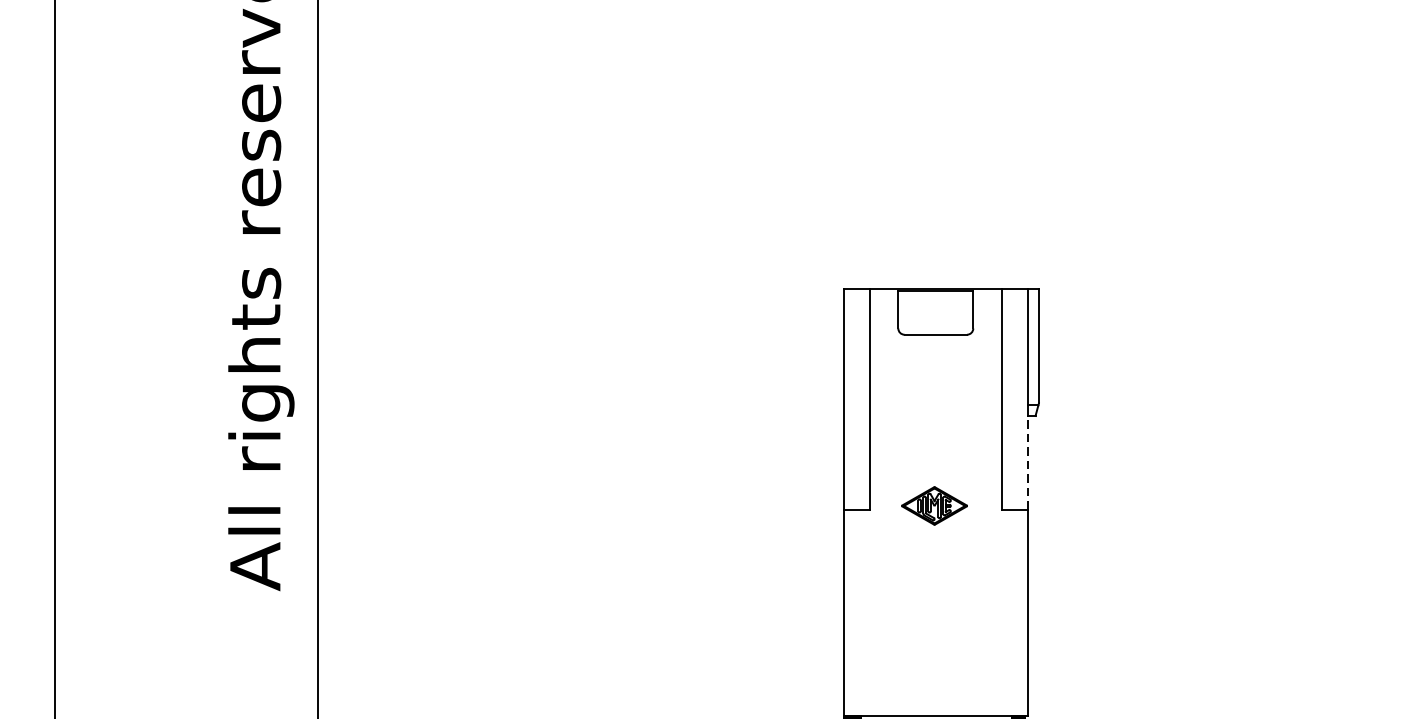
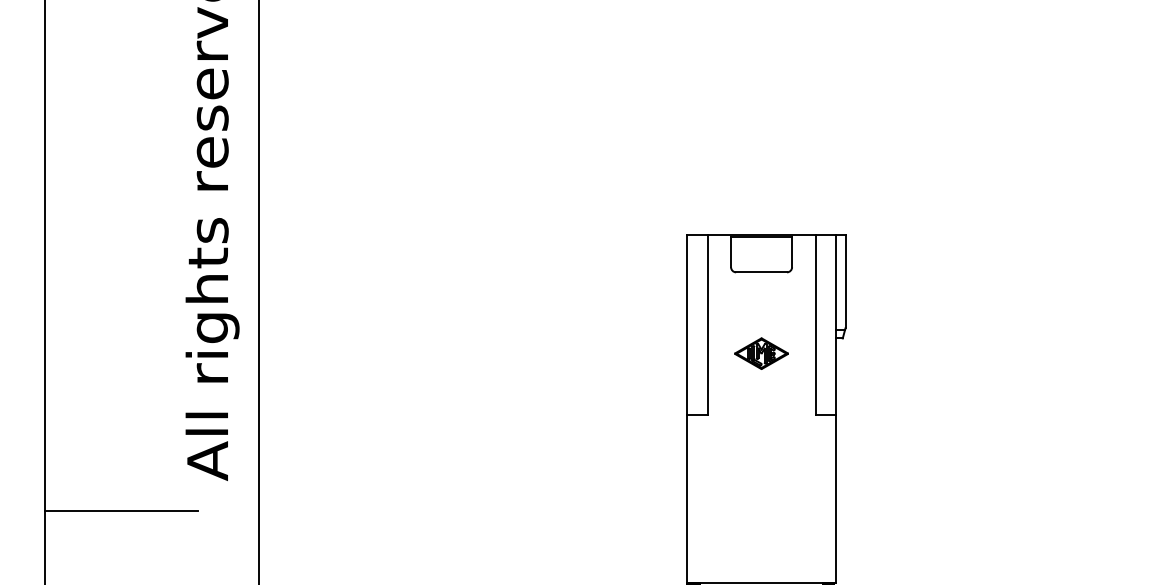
line: (1027, 462) -> (836, 376), dashed -> solid
part: (934, 505) -> (761, 353), moved
line: (148, 628) -> (120, 511), added

